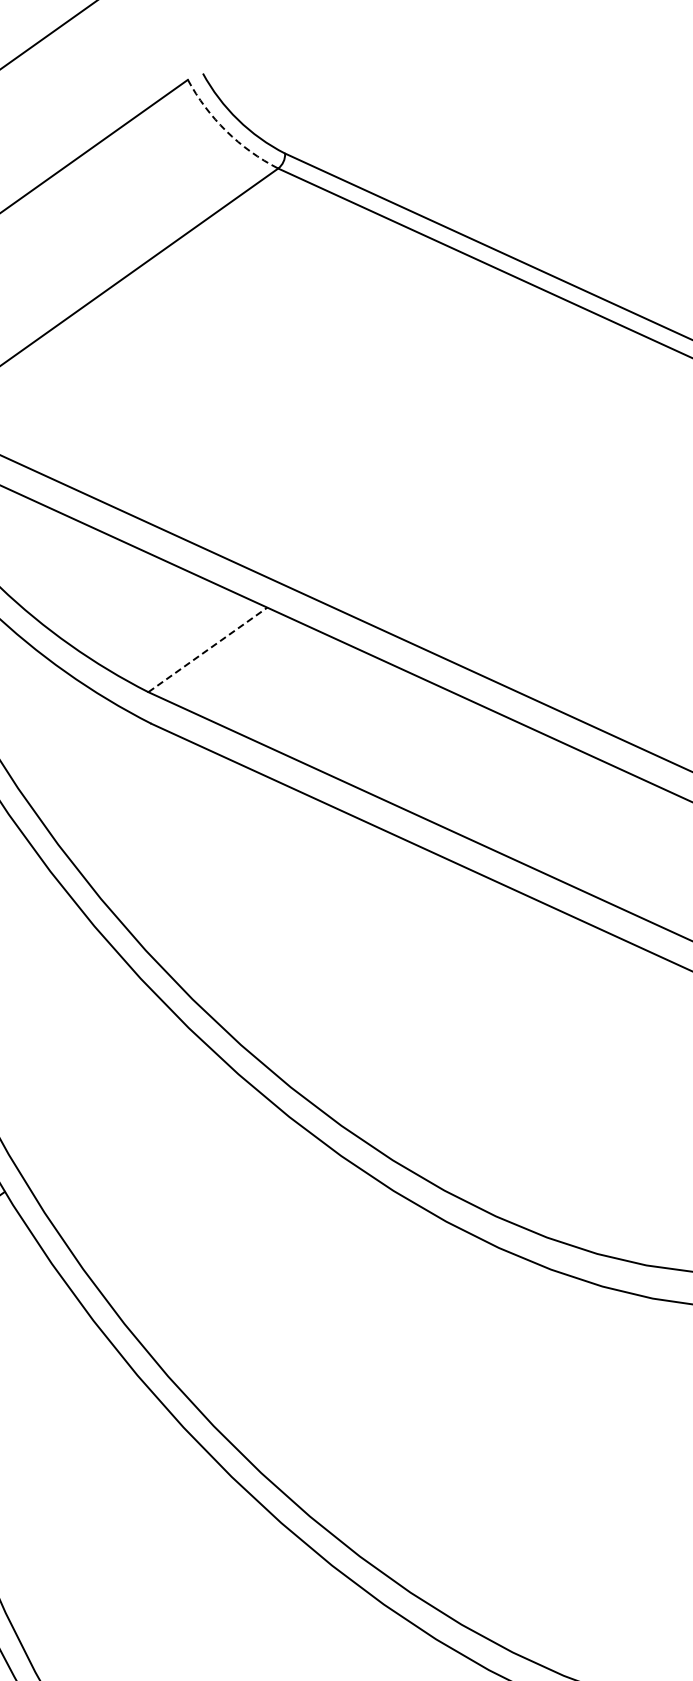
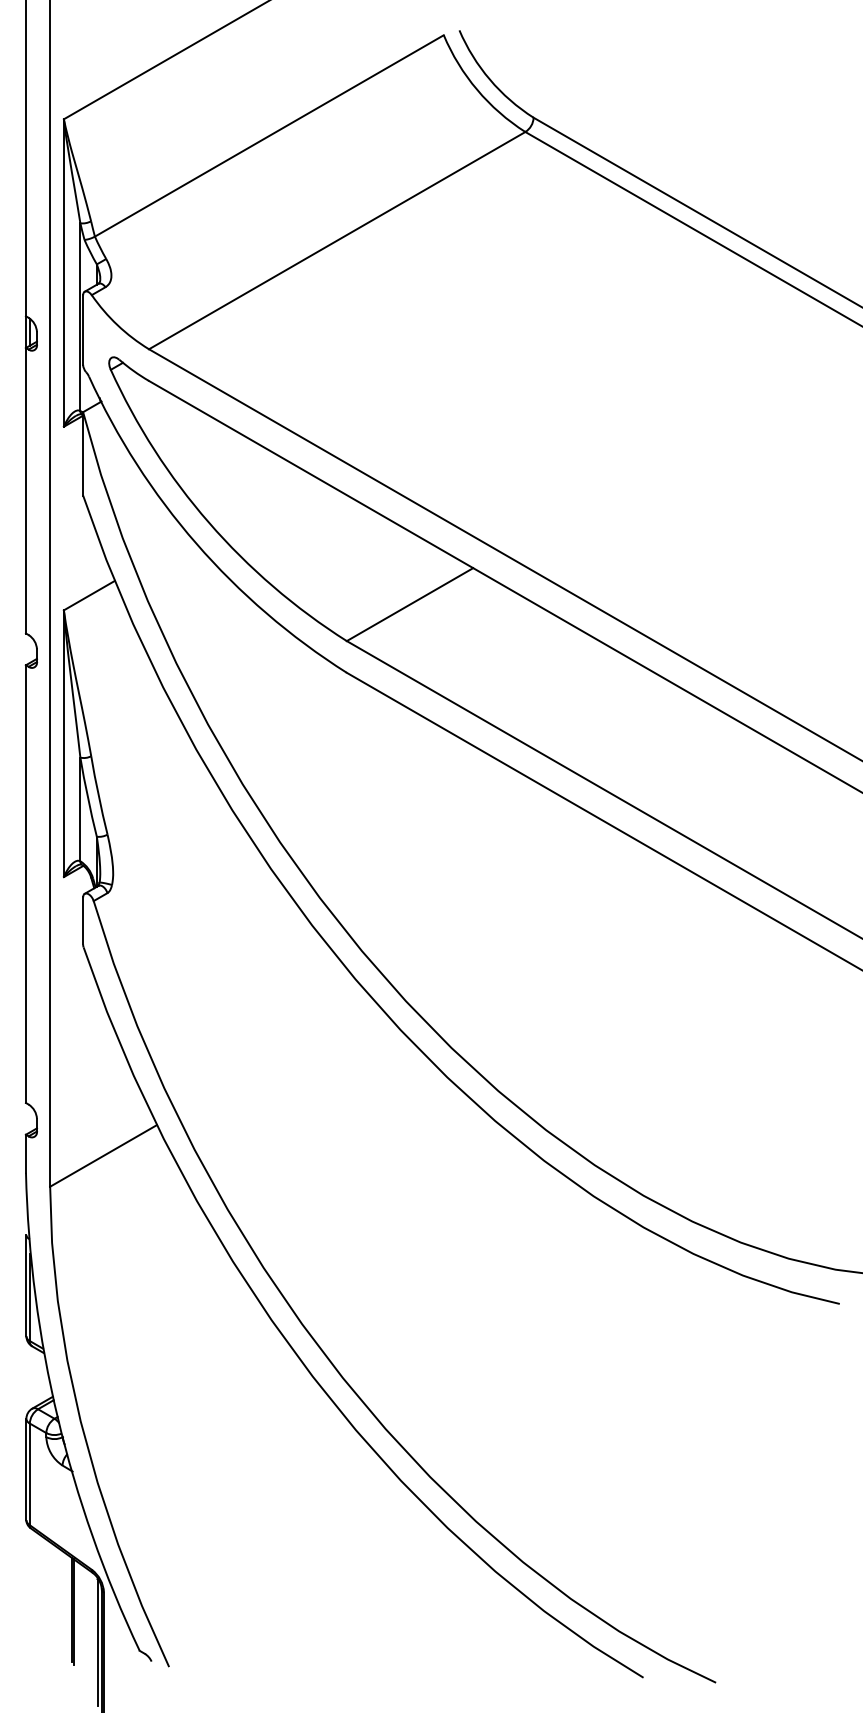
arc: (226, 130) -> (477, 89), dashed -> solid
line: (208, 649) -> (410, 604), dashed -> solid

